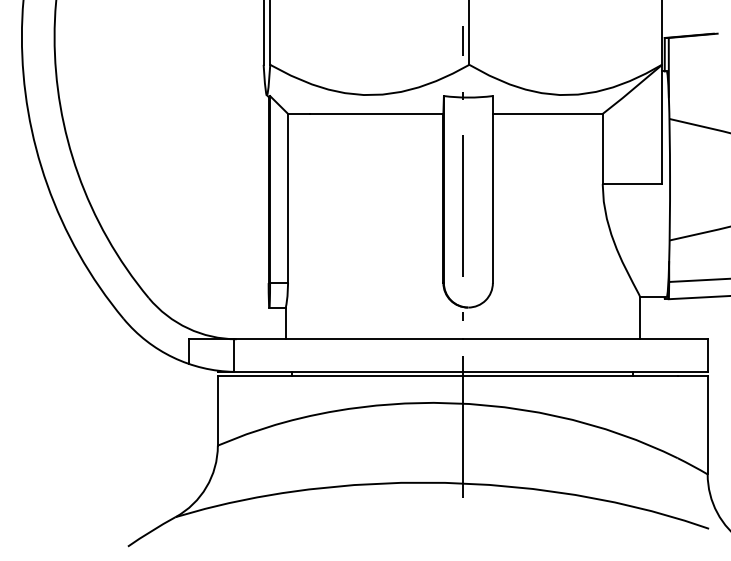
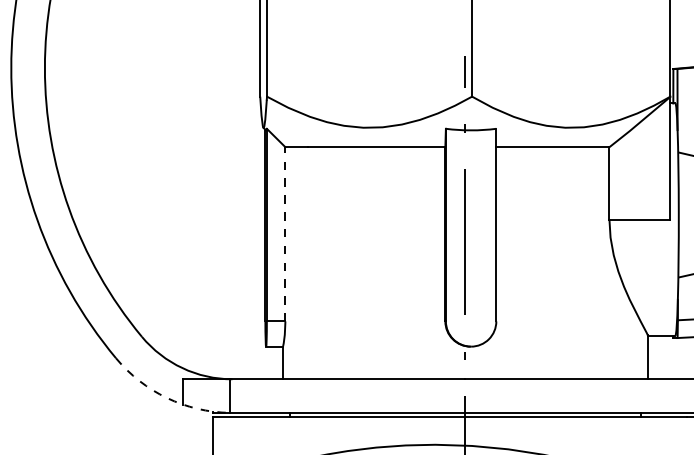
line: (288, 198) -> (285, 234), solid -> dashed
arc: (173, 357) -> (167, 398), solid -> dashed

